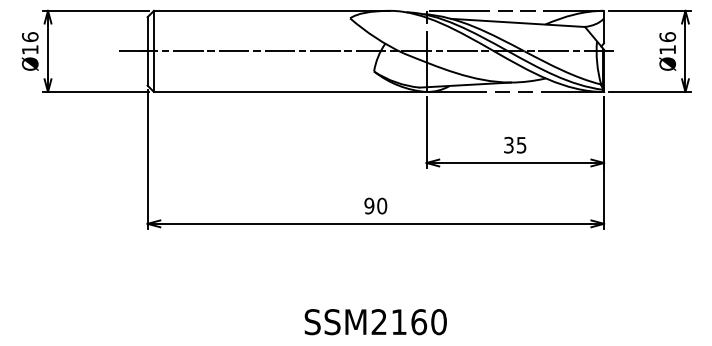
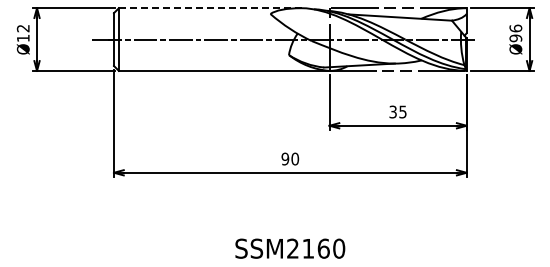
line: (272, 11) -> (210, 8), solid -> dashed
text: (29, 37) -> (22, 28), Ø16 -> Ø12
text: (667, 50) -> (515, 38), Ø16 -> Ø96

